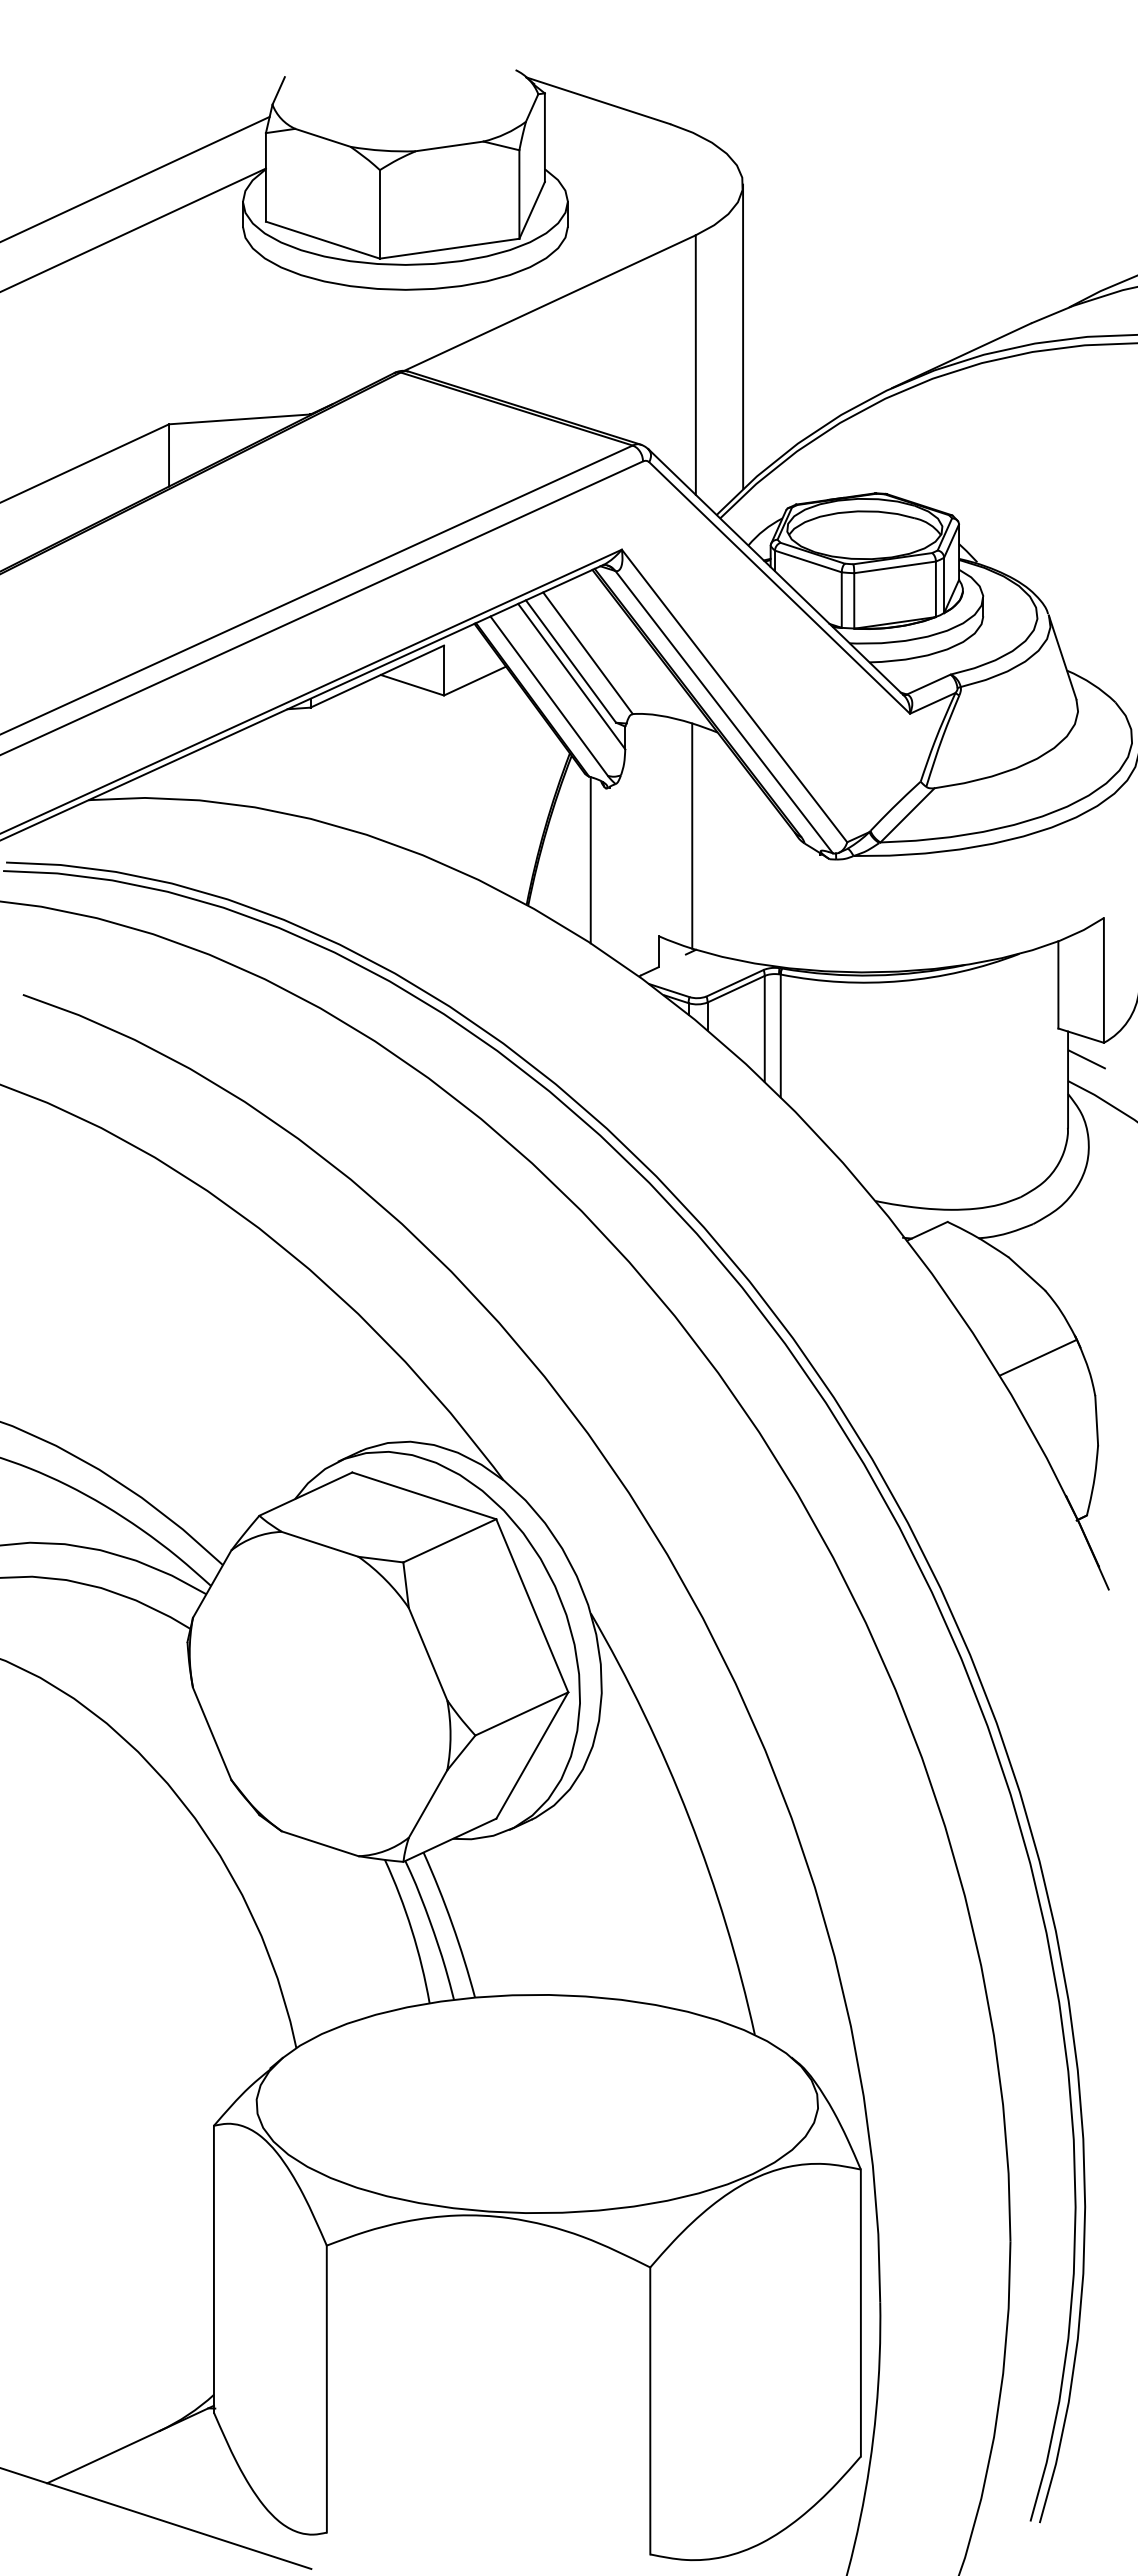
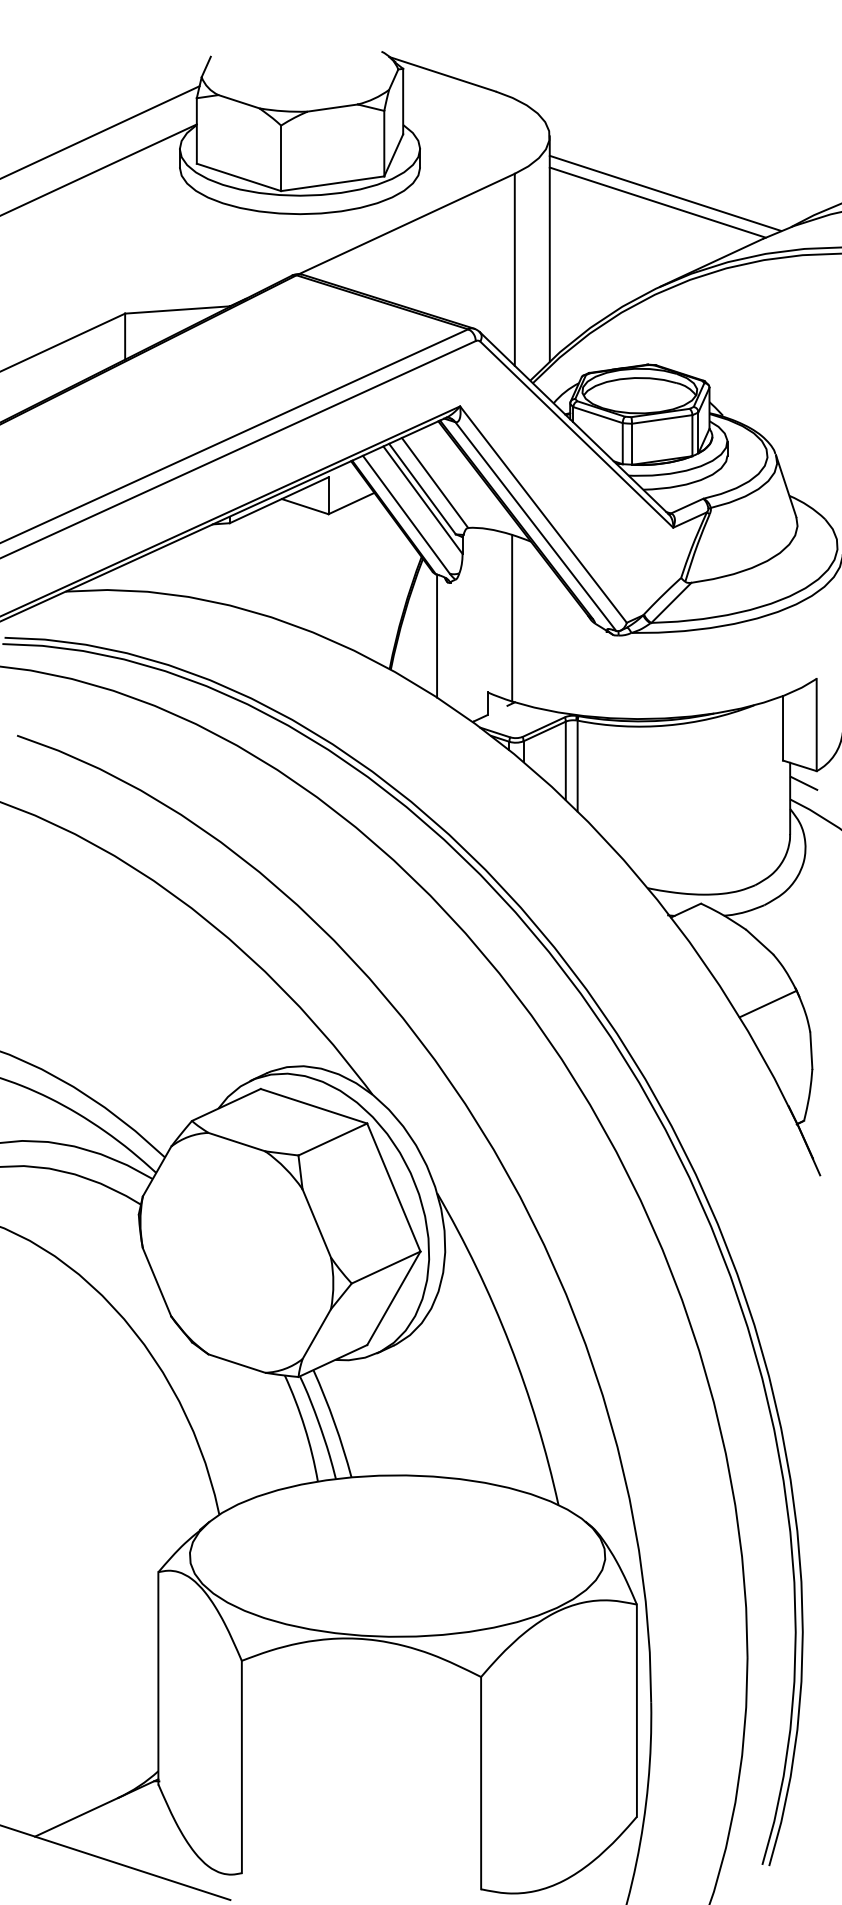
line: (899, 261) -> (665, 193), added
line: (889, 273) -> (658, 202), added

